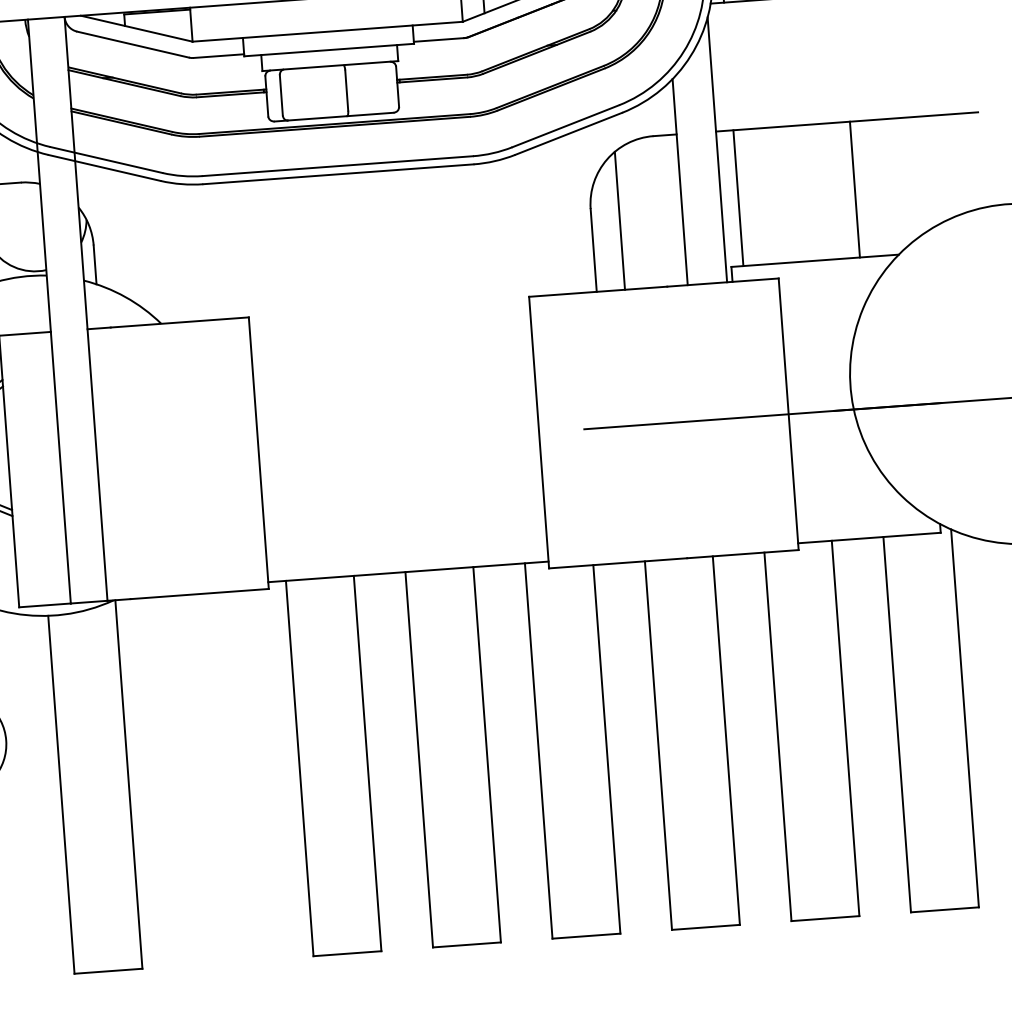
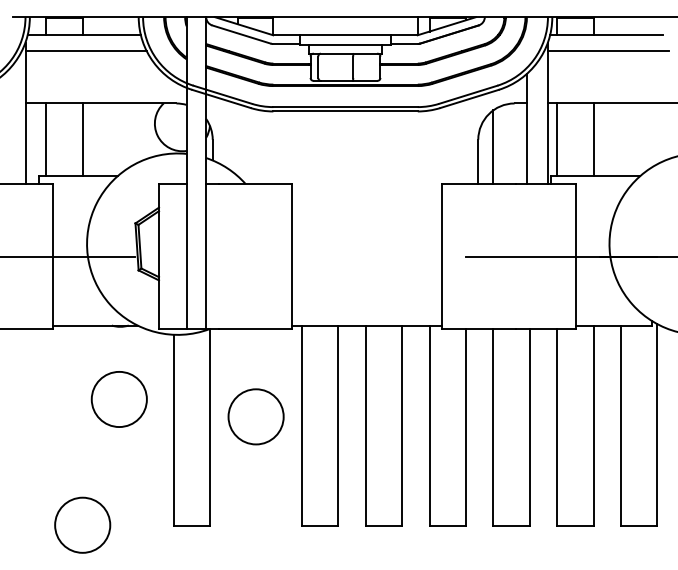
line: (822, 25) -> (608, 51), added
line: (854, 189) -> (593, 139), moved
circle: (211, 757) -> (255, 416), added

